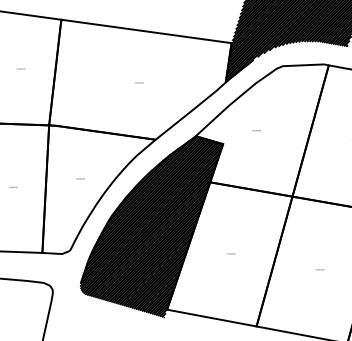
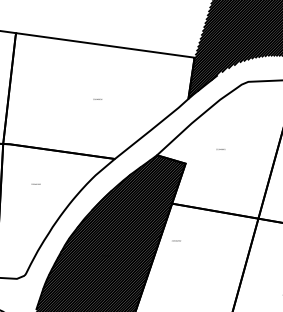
text: (80, 178) -> (36, 183), moved
text: (231, 253) -> (176, 240), moved

